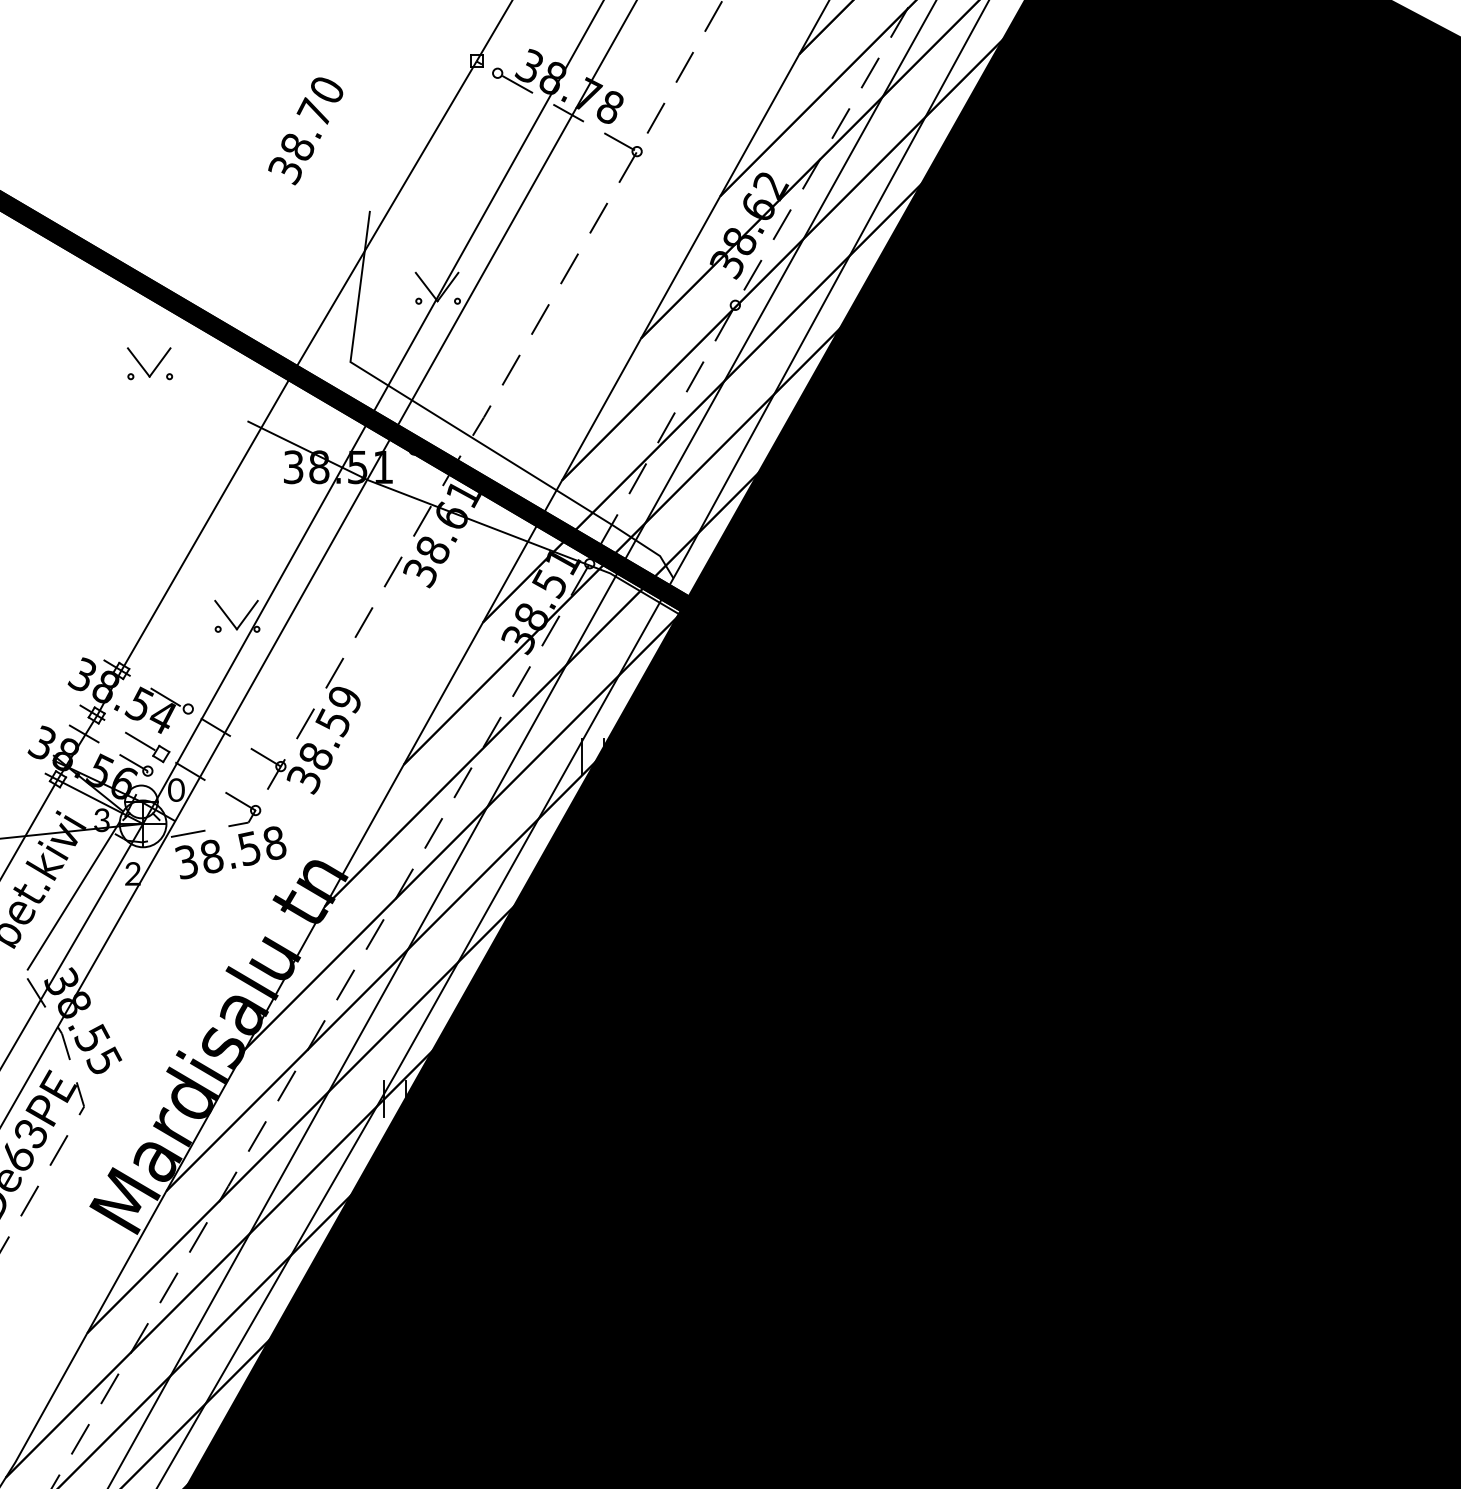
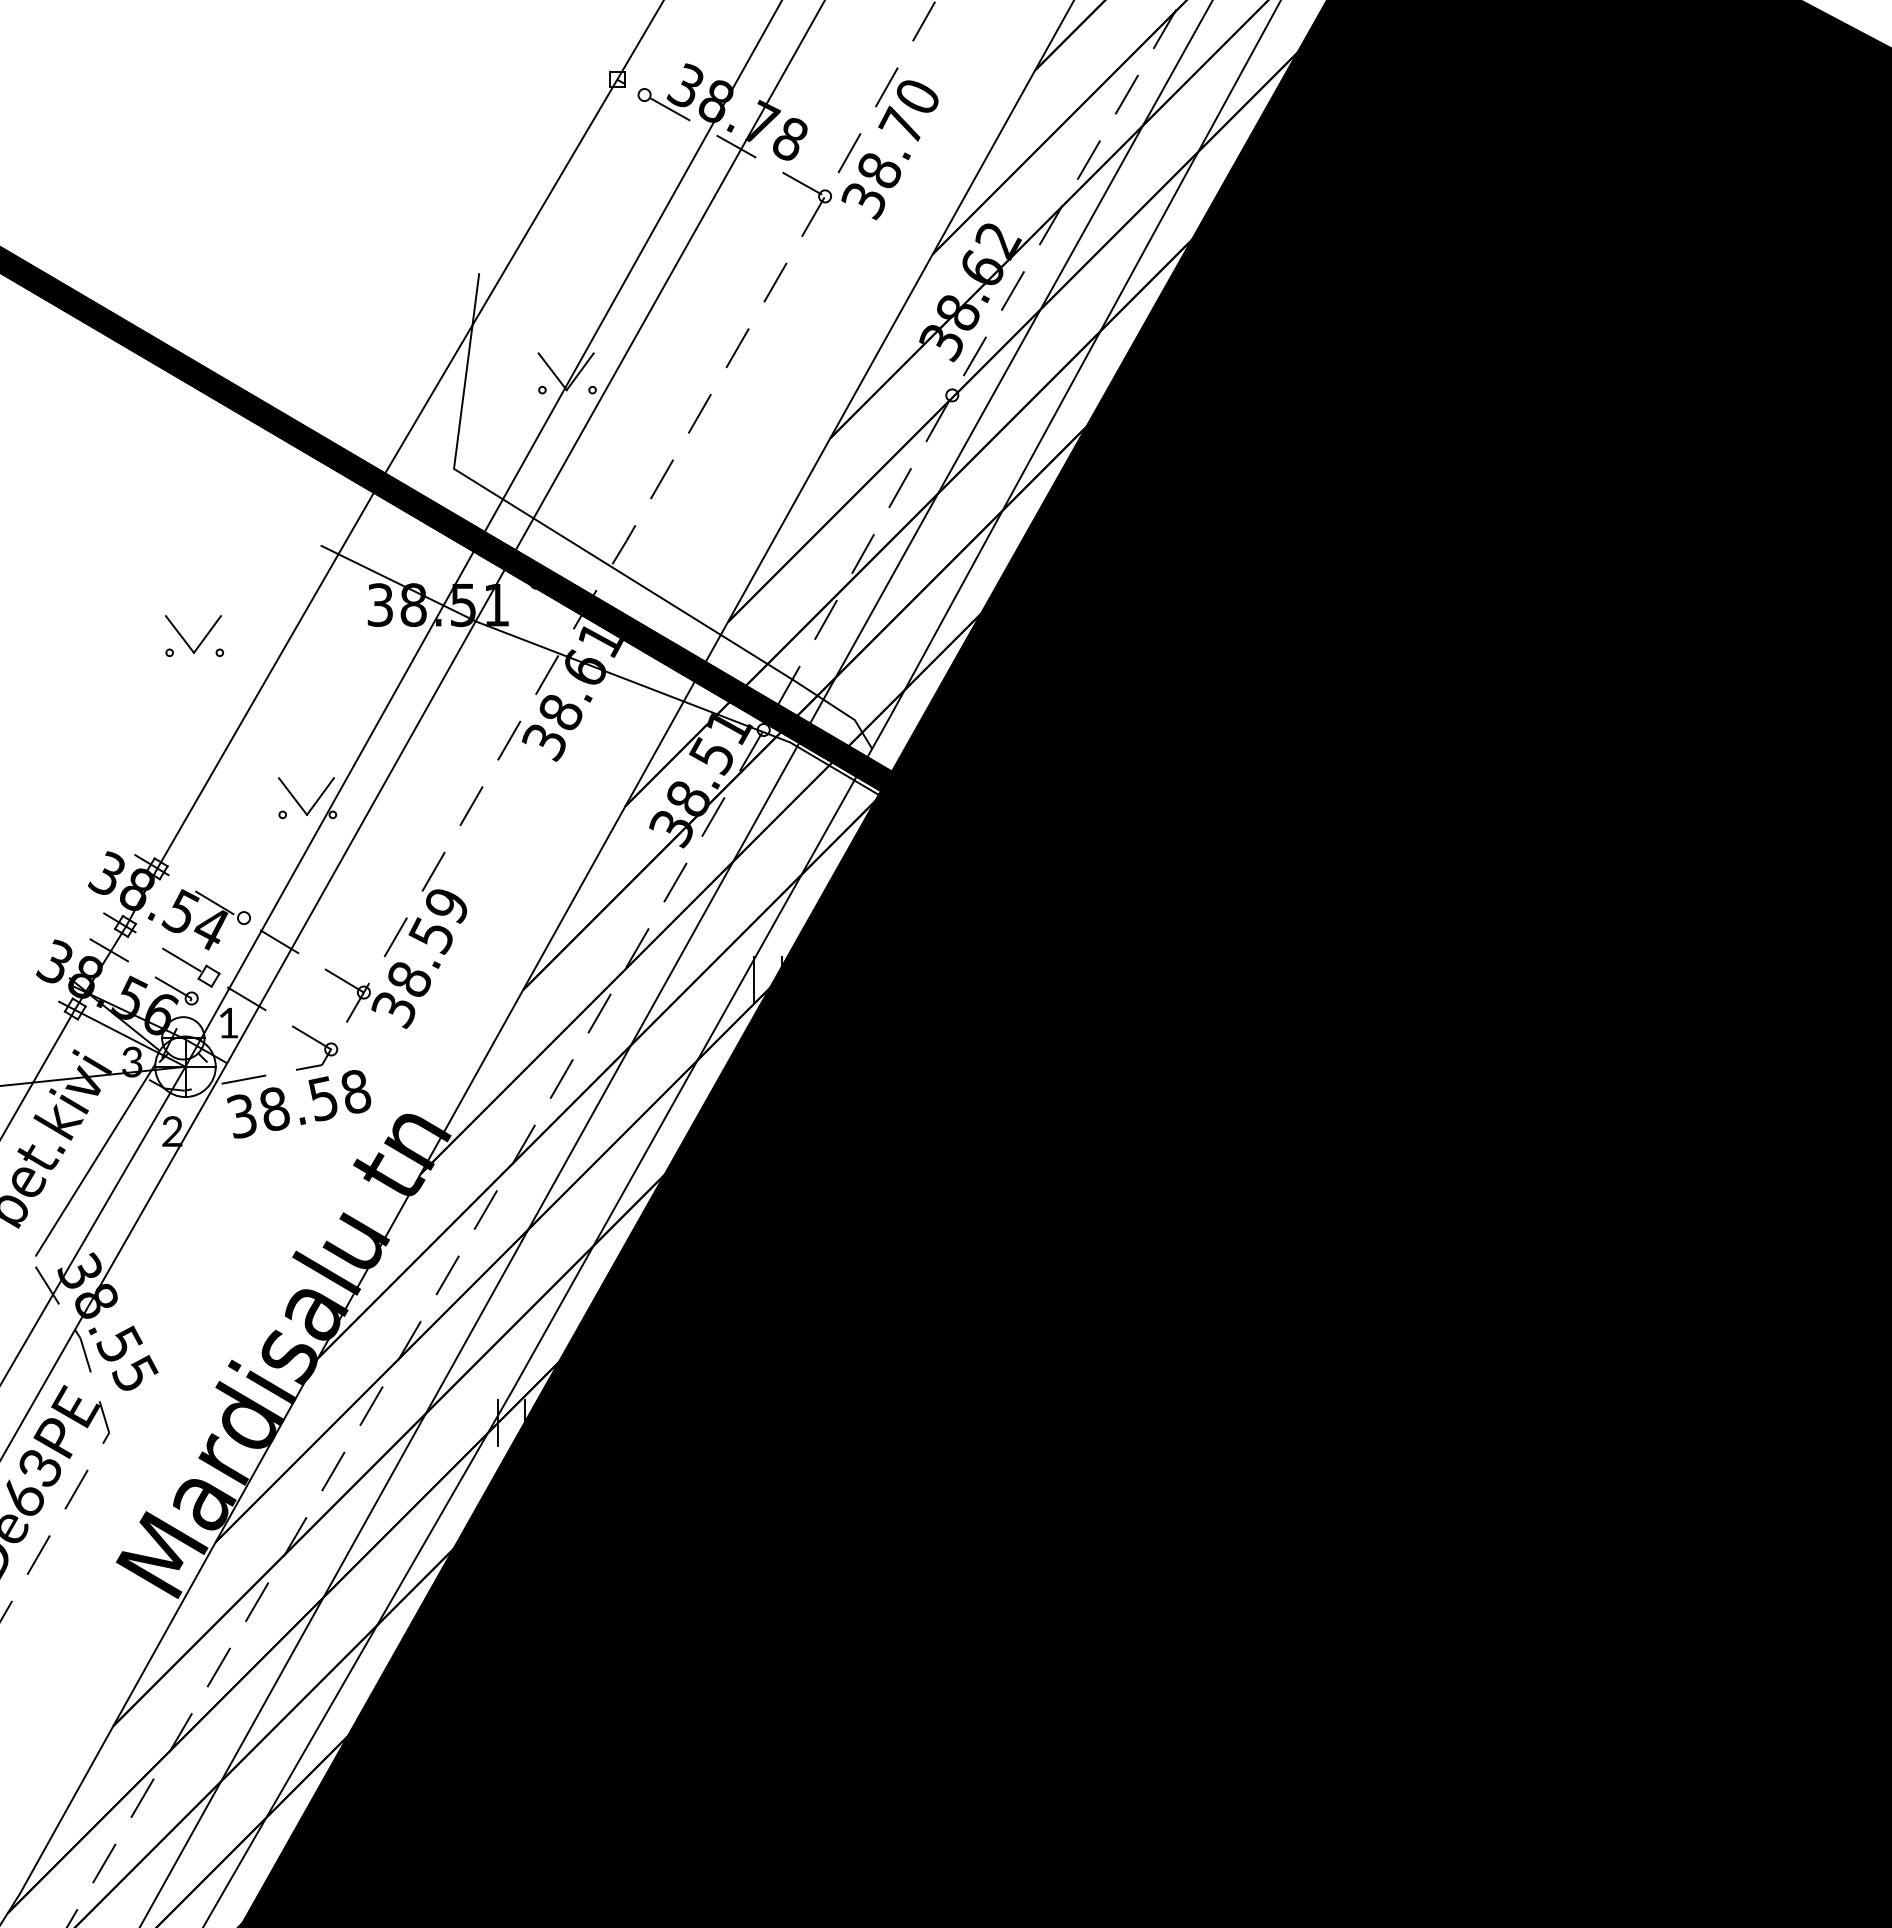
text: (305, 131) -> (889, 150), moved
part: (155, 367) -> (201, 640), moved
text: (176, 789) -> (228, 1022), 0 -> 1

